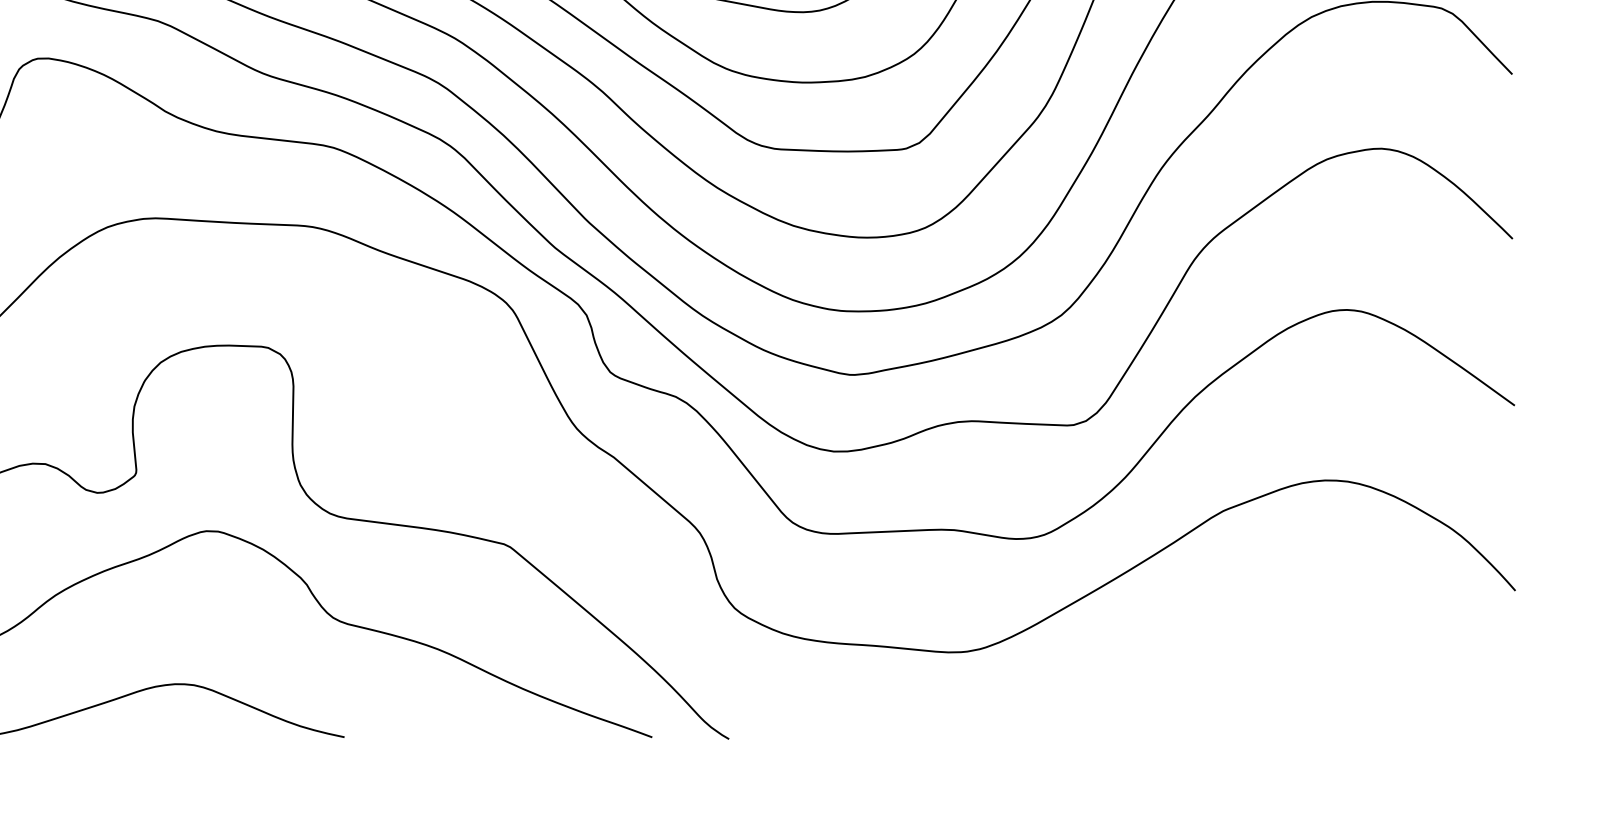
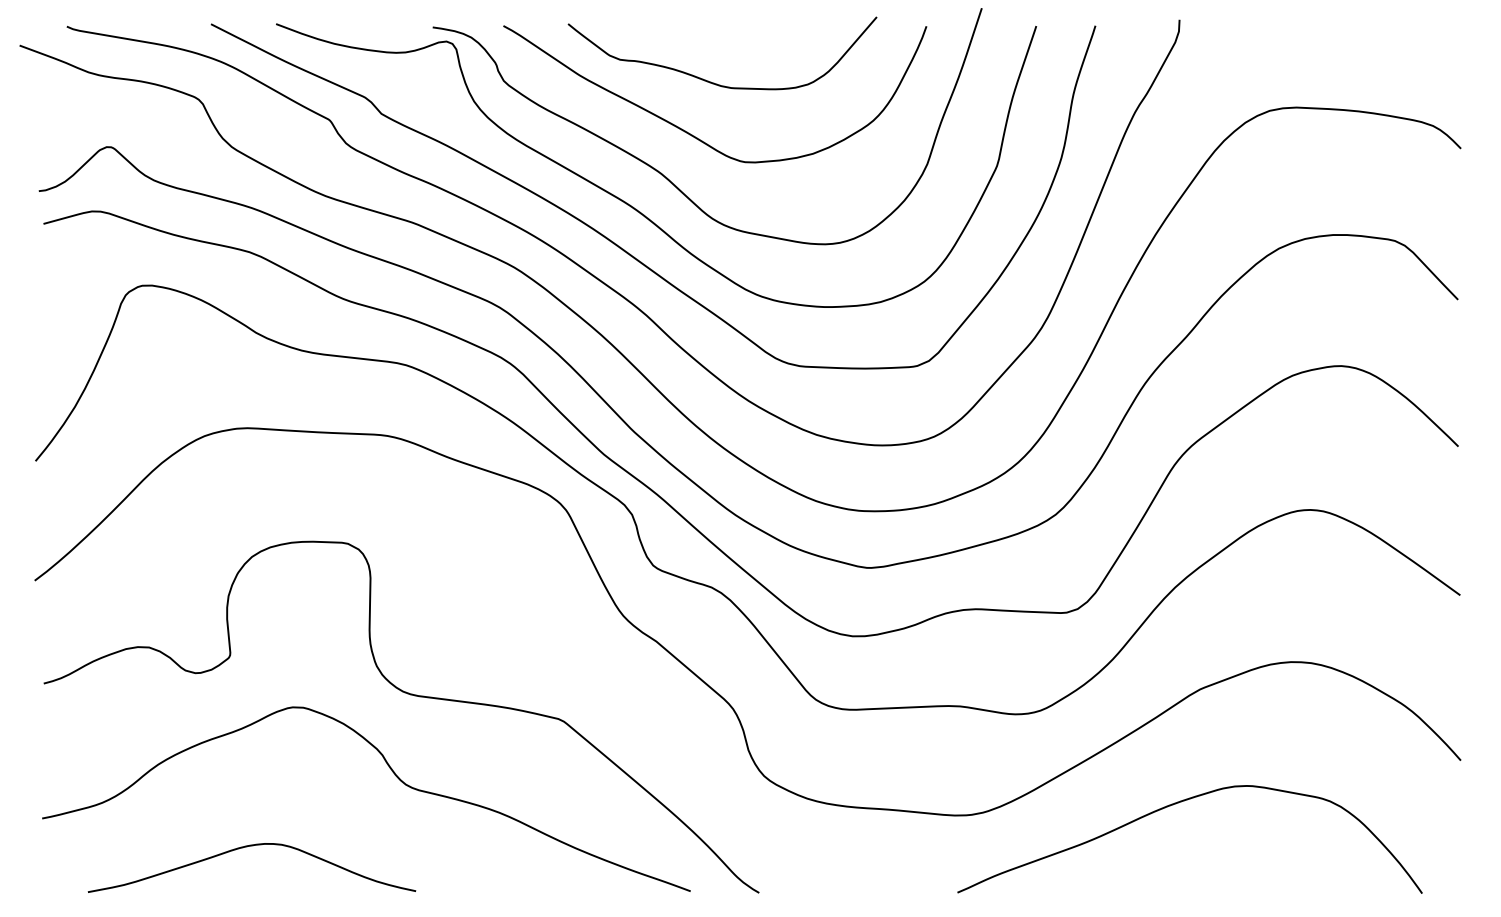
curve: (1193, 641) -> (1173, 805), added

